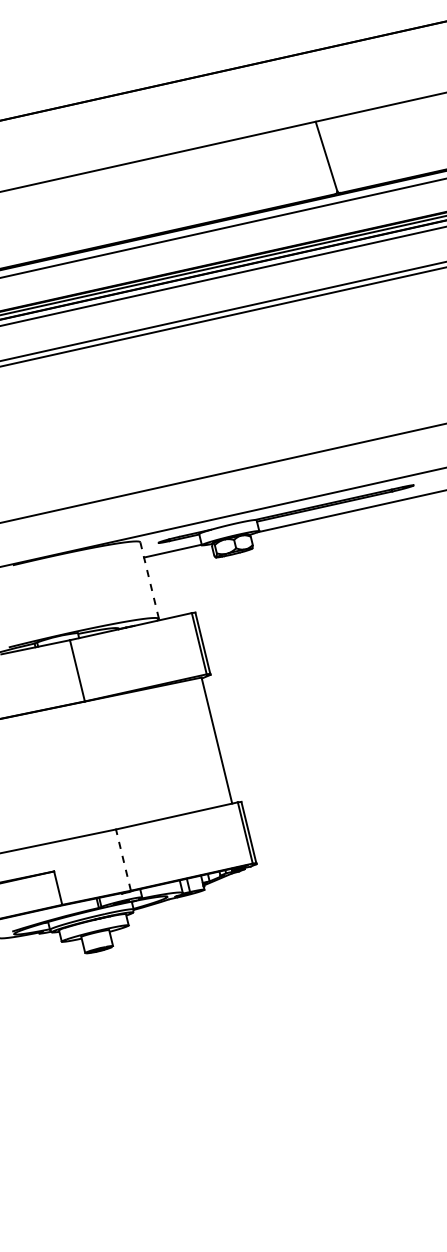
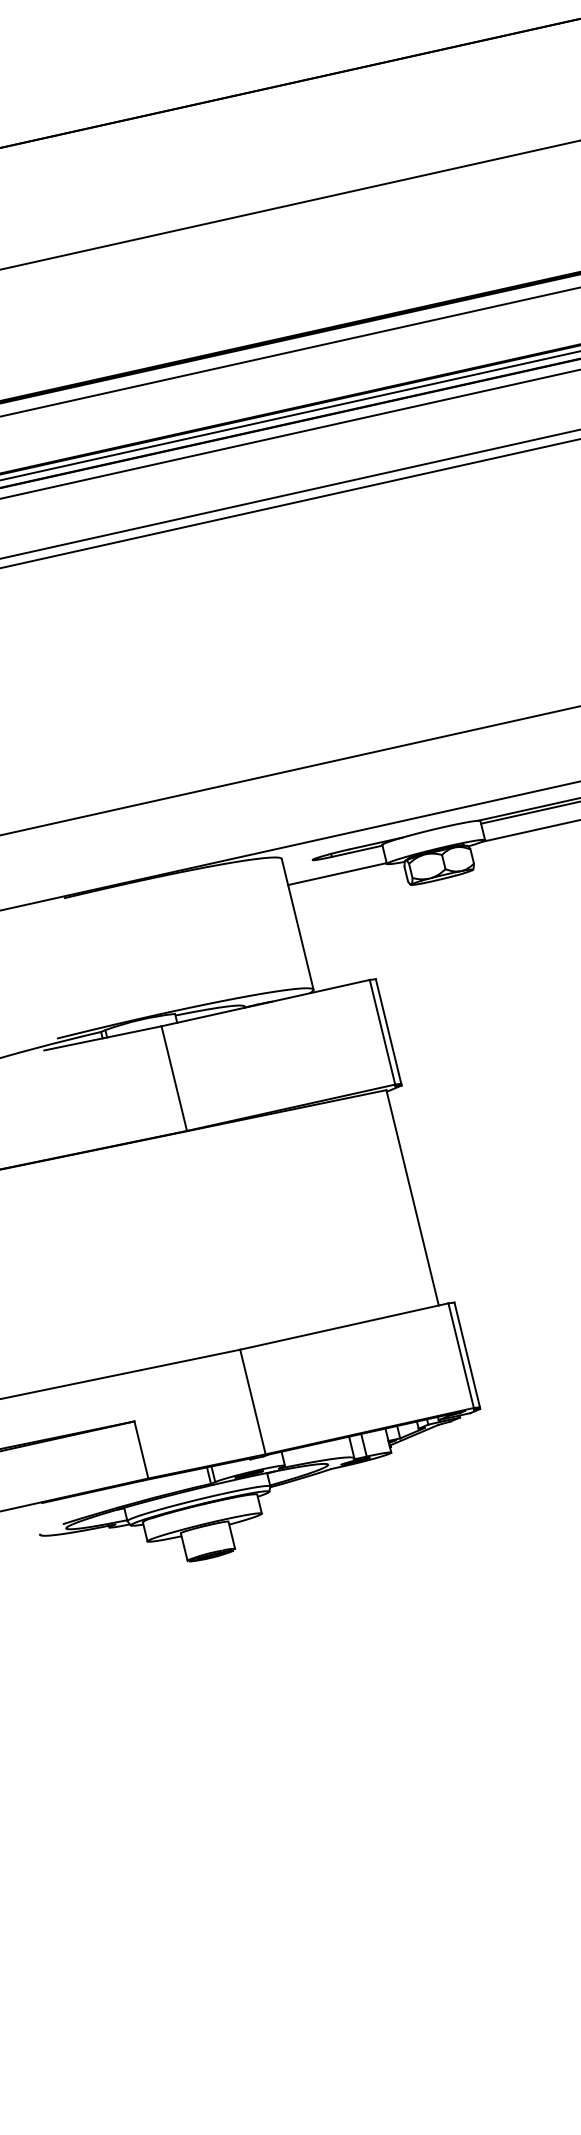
line: (149, 580) -> (297, 924), dashed -> solid
line: (123, 860) -> (252, 1402), dashed -> solid

